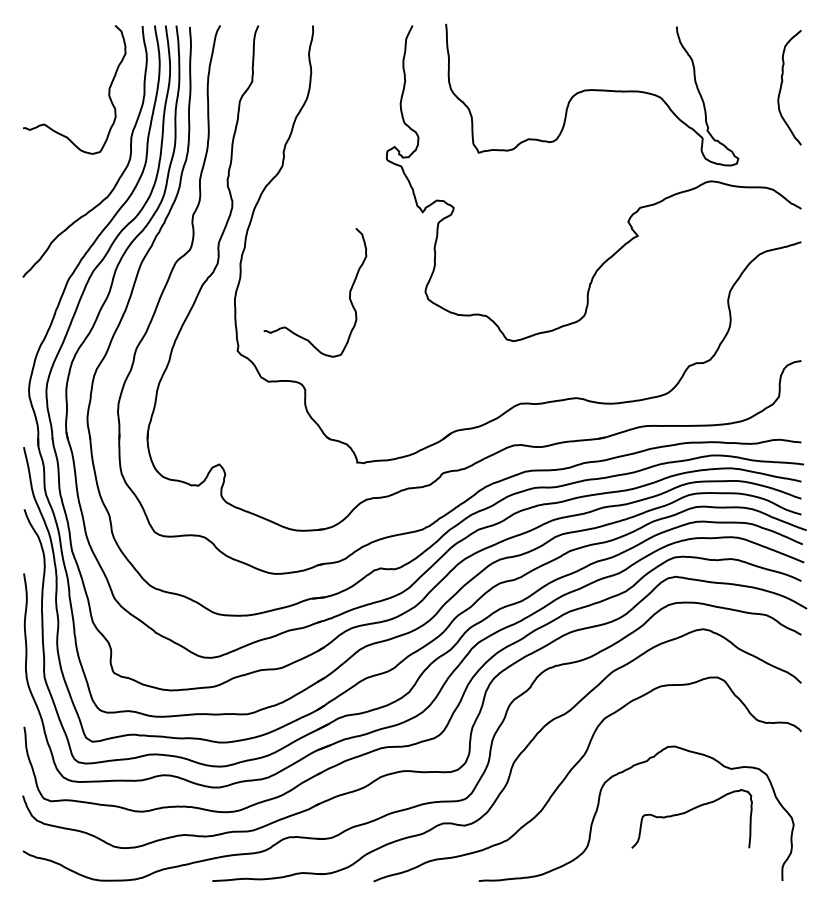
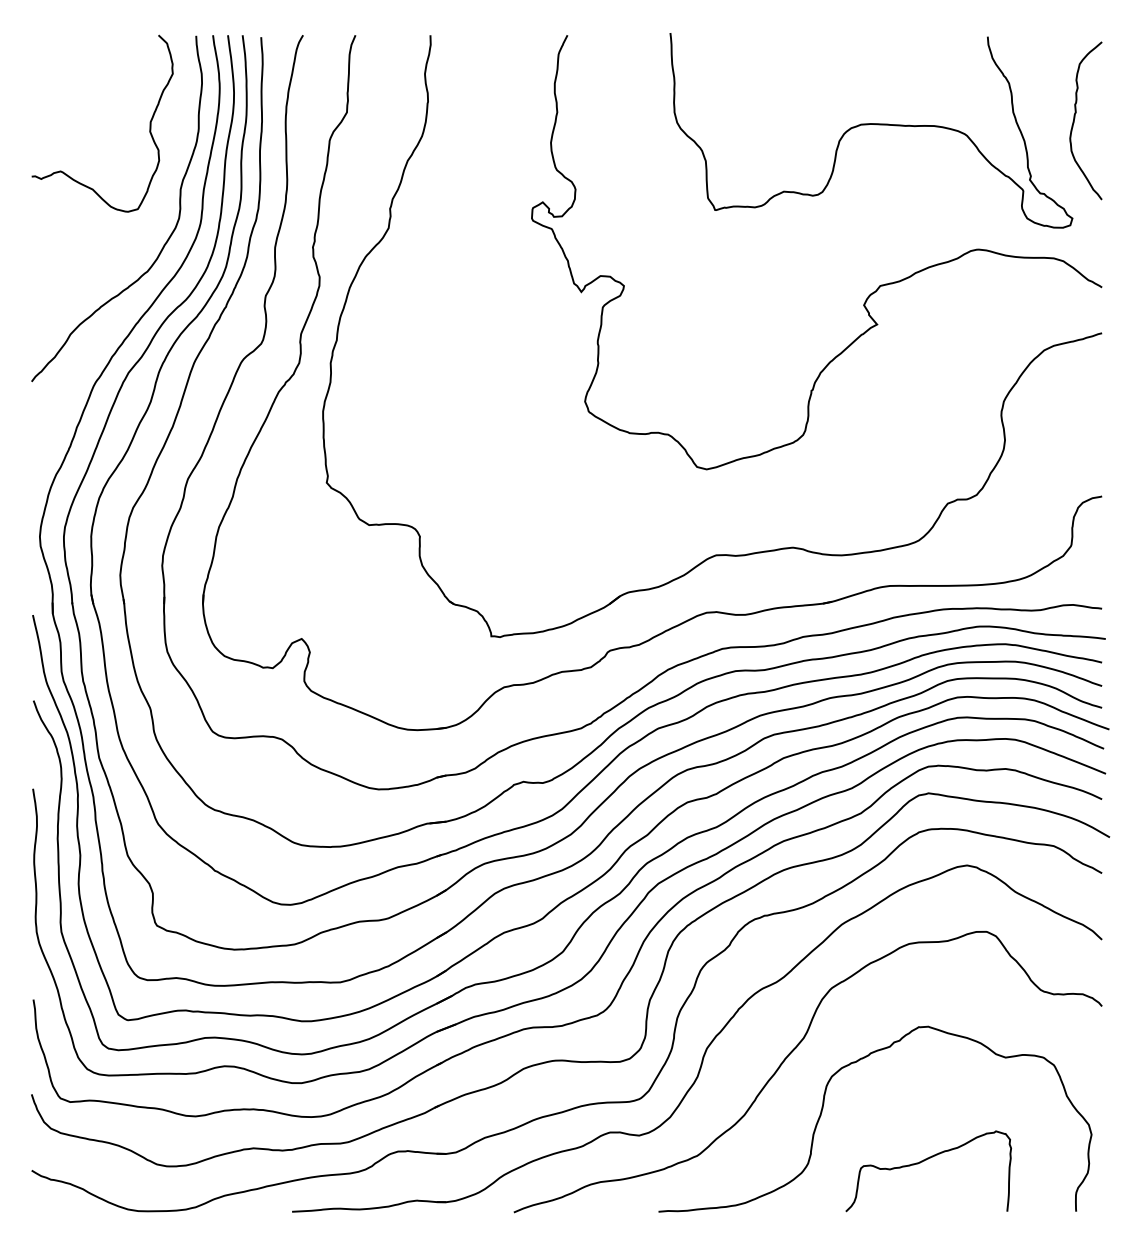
curve: (590, 91) -> (868, 125), moved
curve: (349, 292) -> (480, 402), removed
curve: (688, 811) -> (924, 1161), moved

